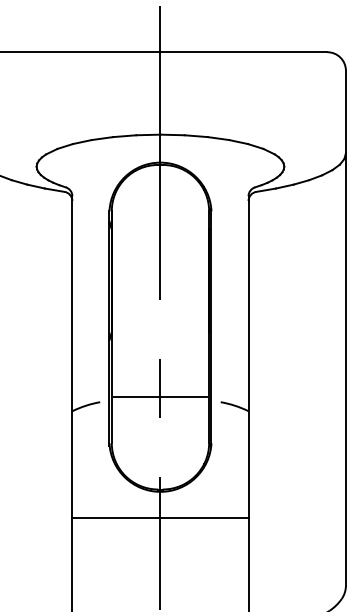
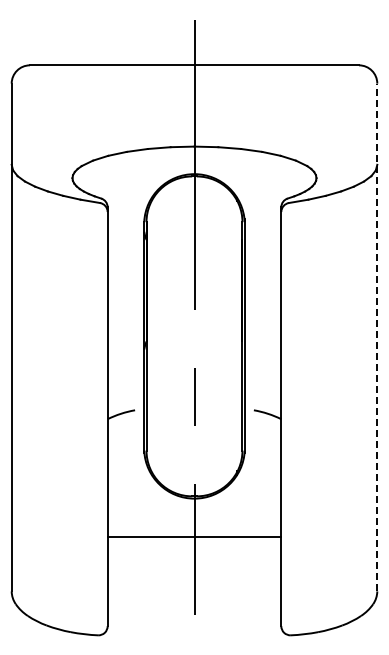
line: (346, 328) -> (377, 337), solid -> dashed
line: (160, 396) -> (194, 404), removed
line: (160, 518) -> (194, 536), moved

